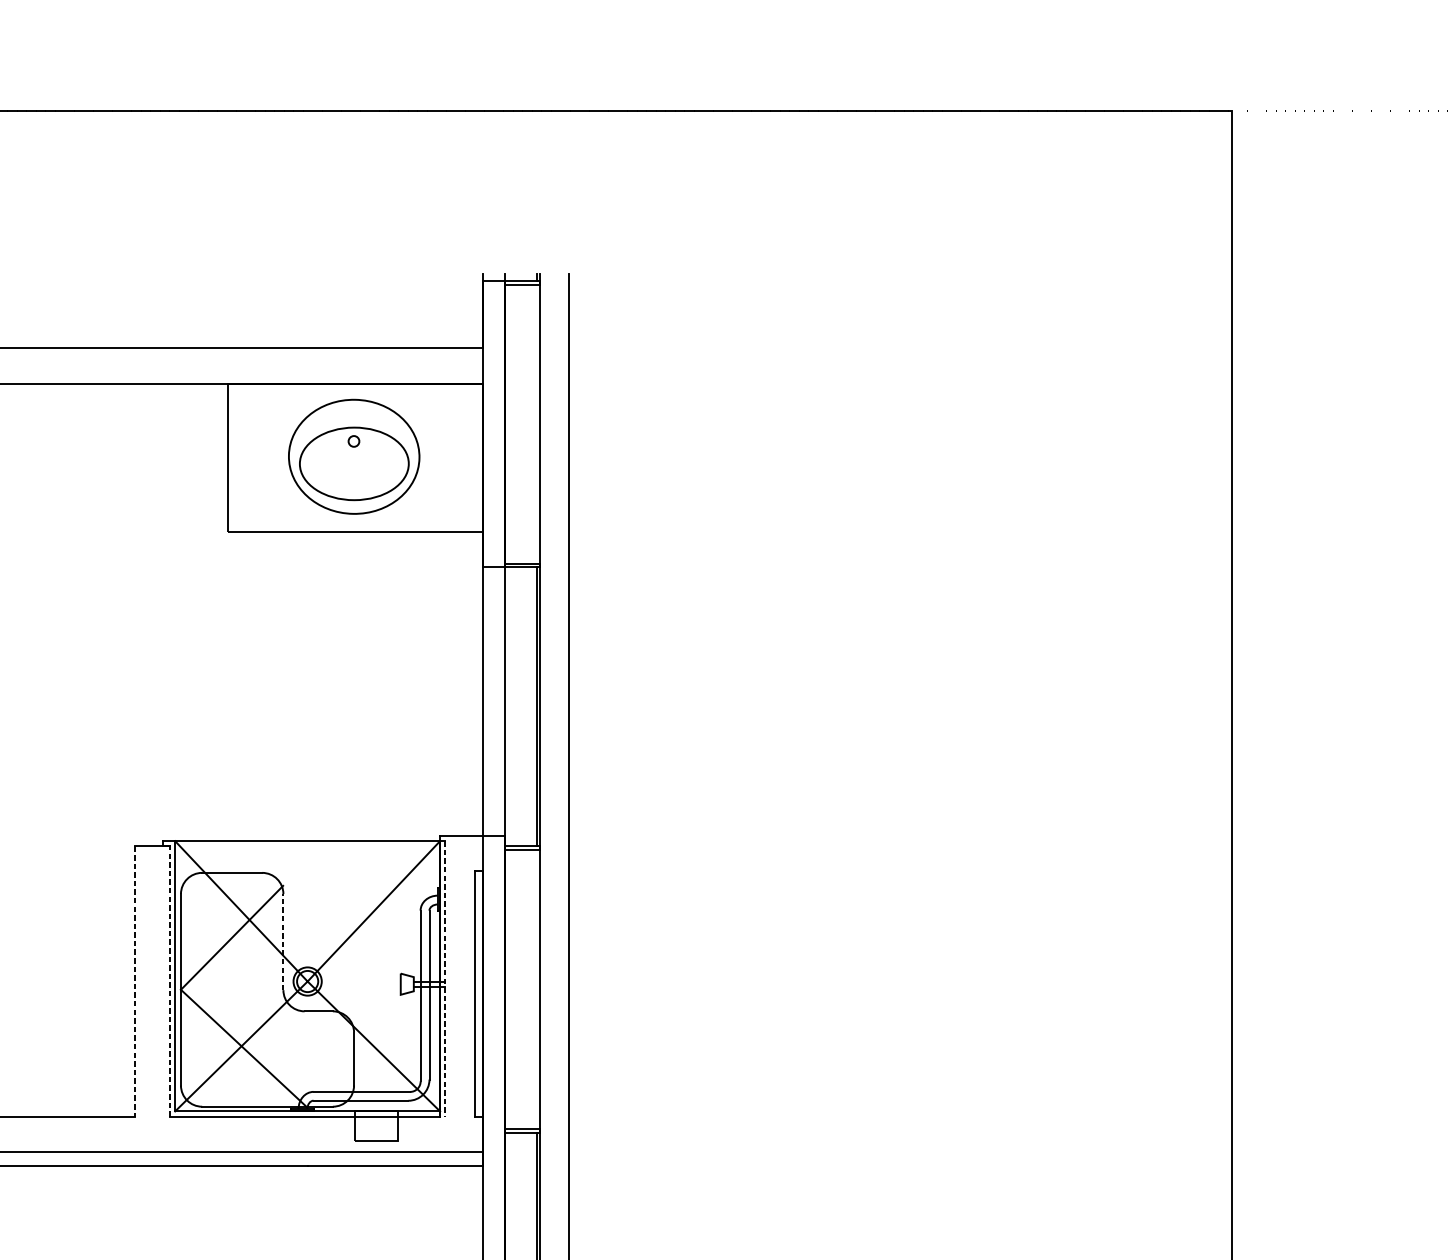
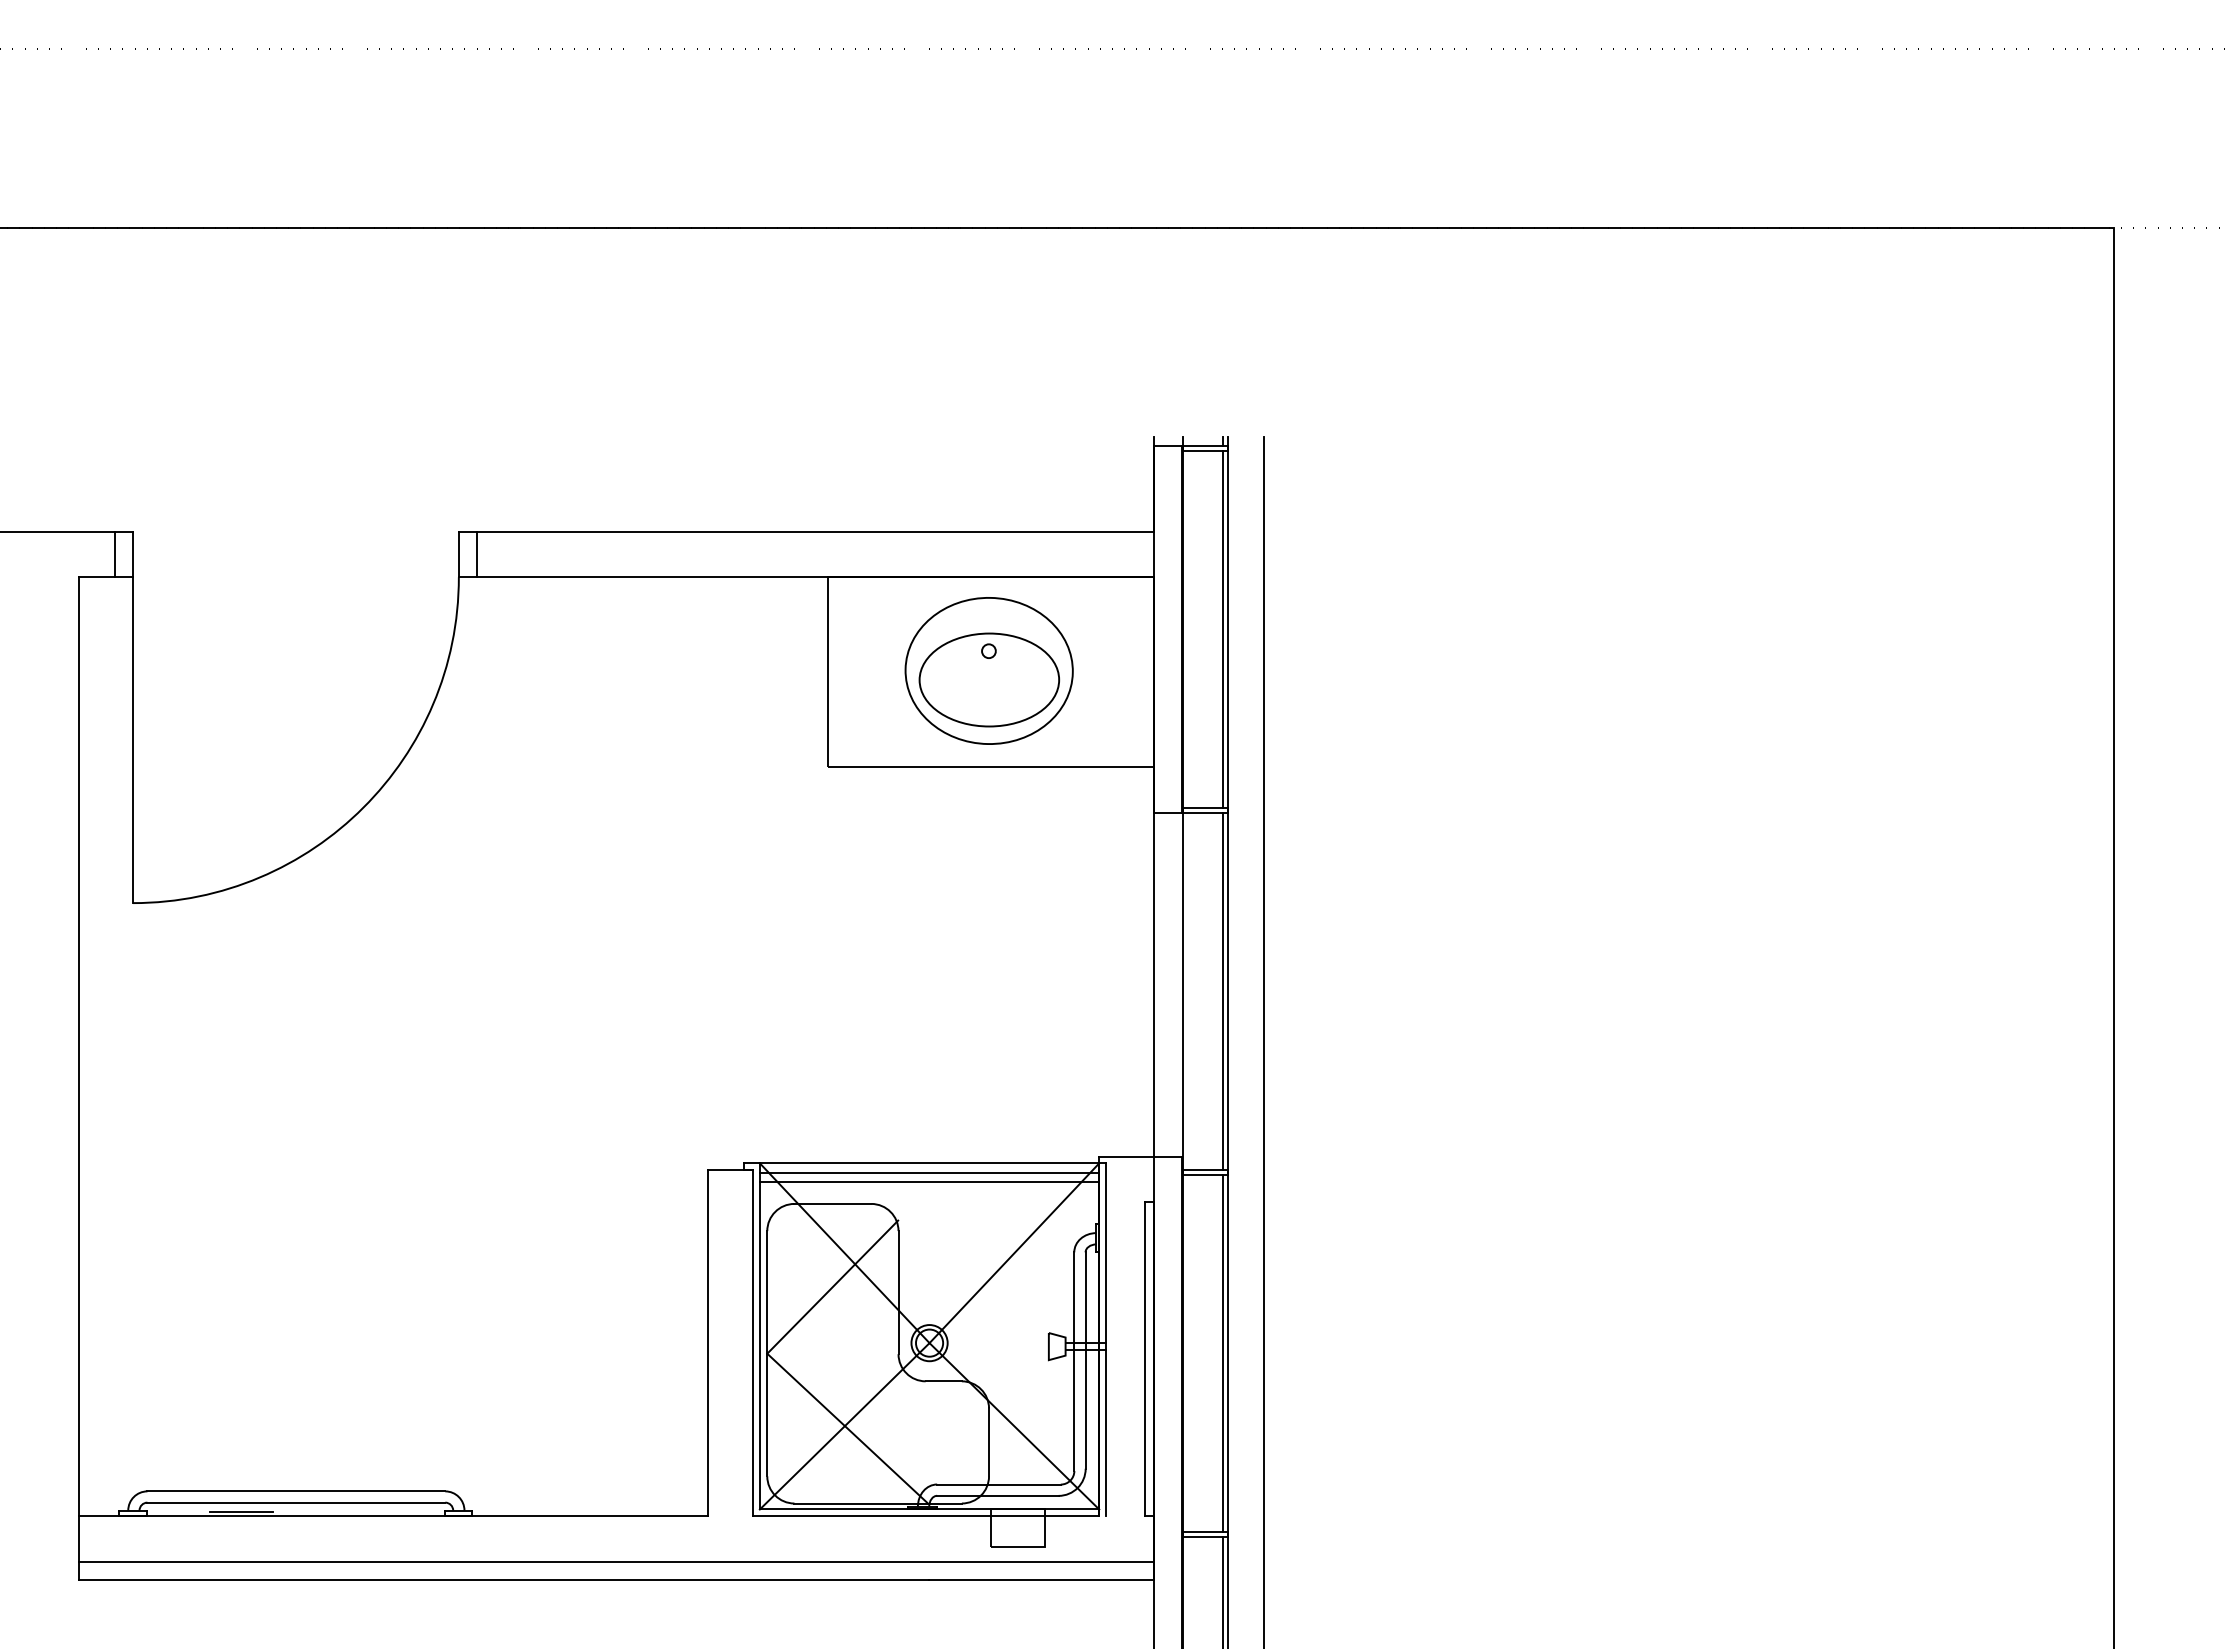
line: (537, 424) -> (1223, 629), added
line: (307, 848) -> (929, 1172), added
line: (307, 855) -> (929, 1181), added
line: (283, 942) -> (898, 1292), dashed -> solid
line: (445, 979) -> (1106, 1340), dashed -> solid
line: (134, 981) -> (707, 1343), dashed -> solid
line: (170, 981) -> (753, 1342), dashed -> solid
line: (537, 989) -> (1223, 1353), added

